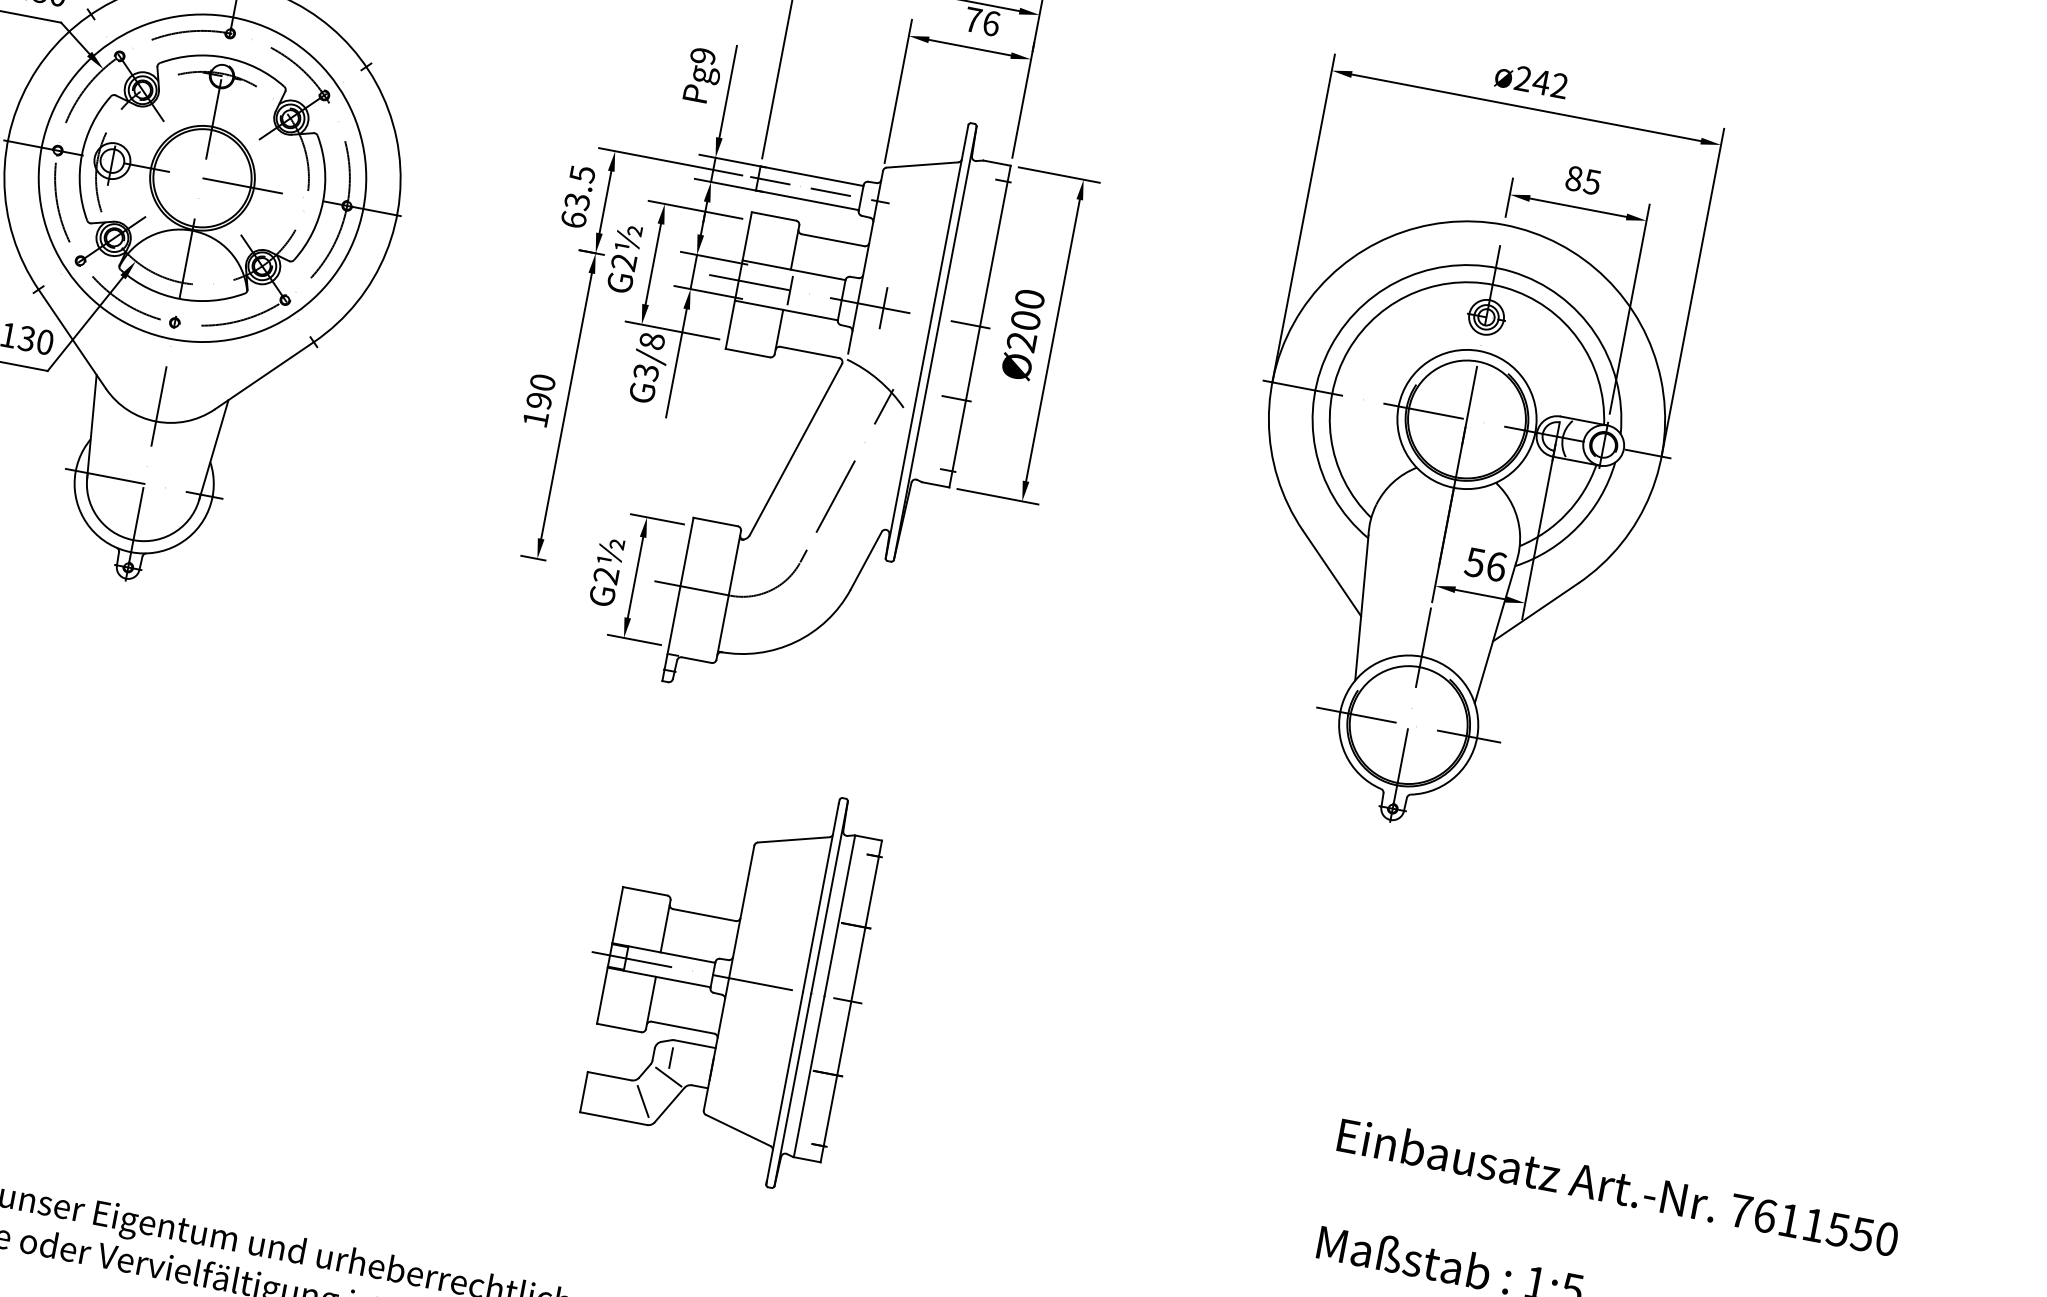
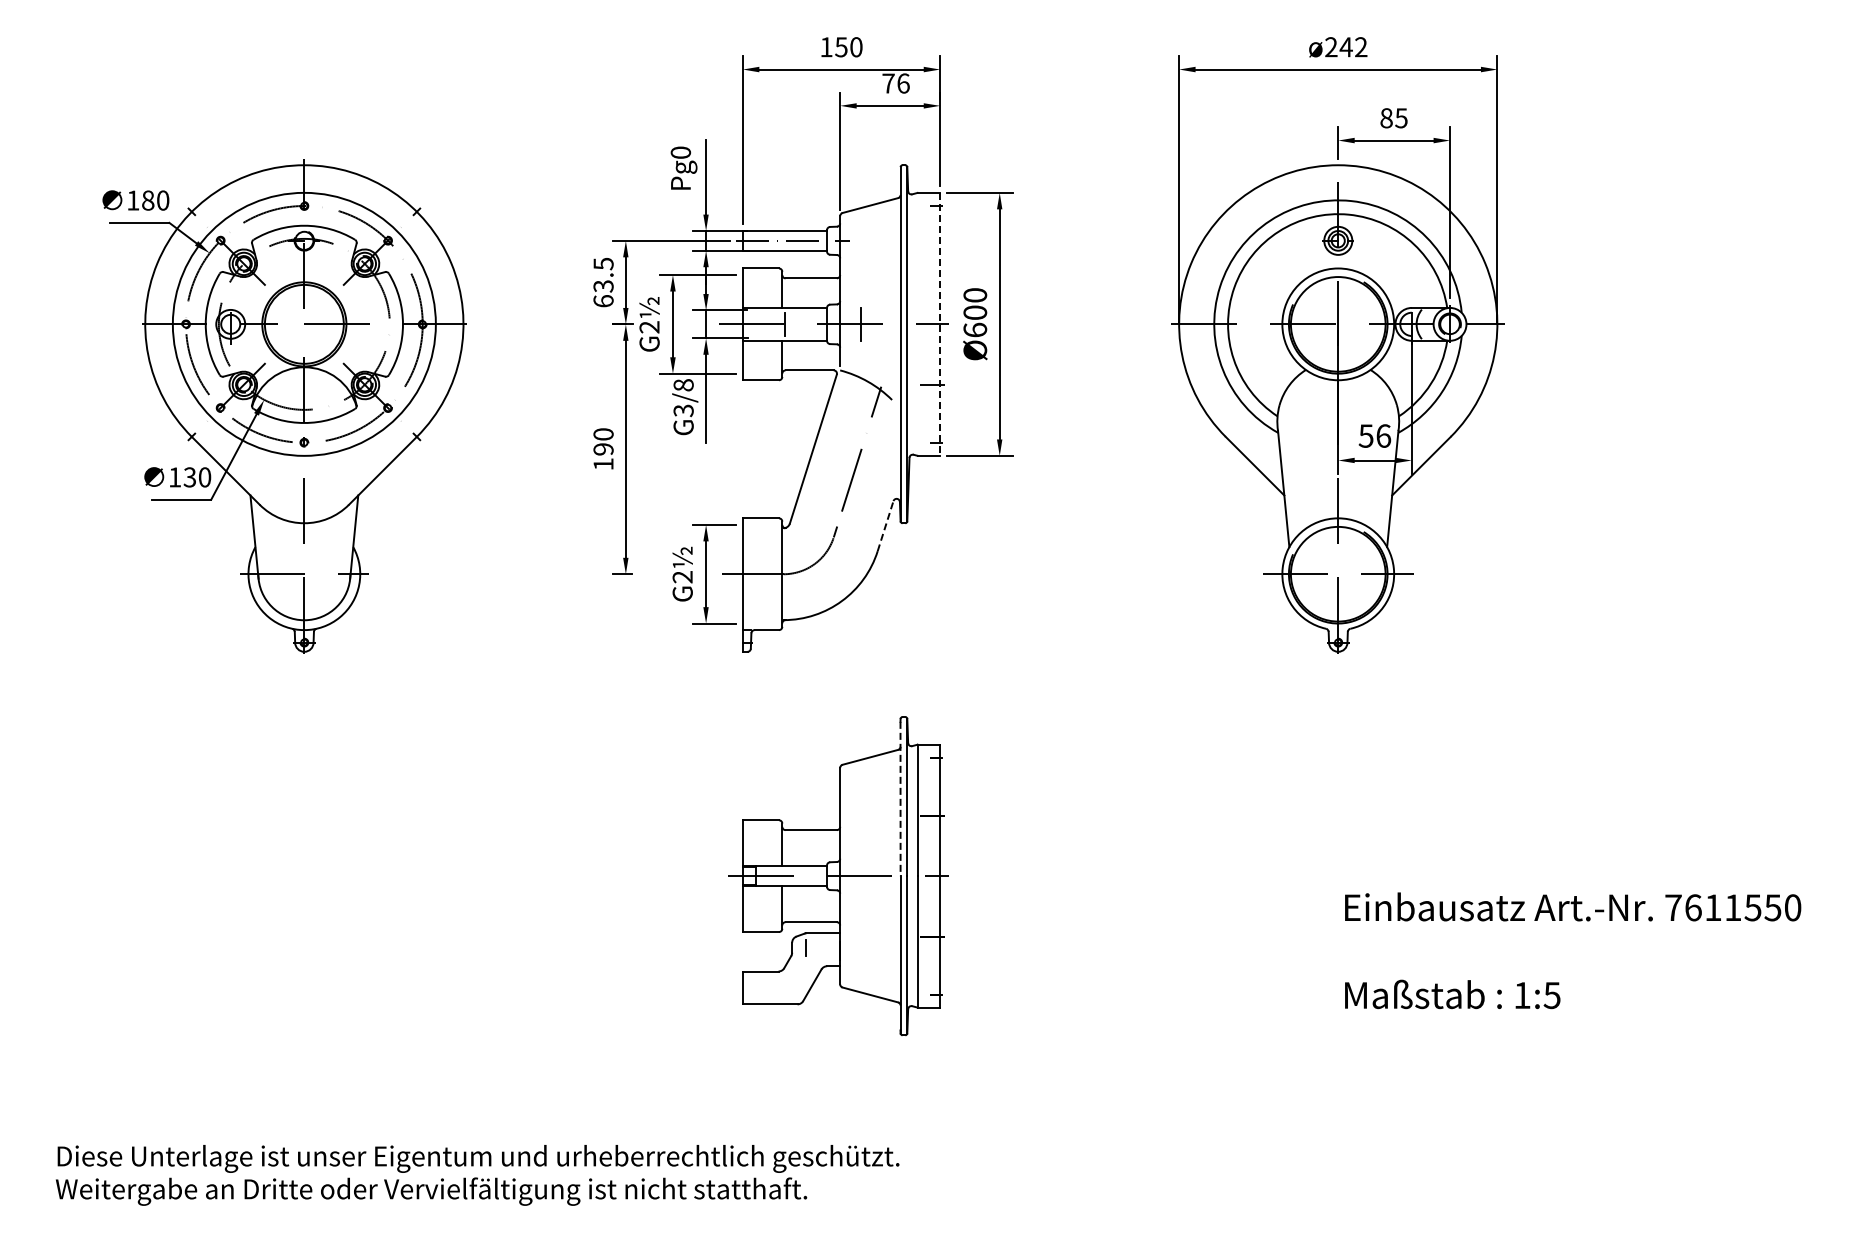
text: (702, 55) -> (680, 152), Pg9 -> Pg0
line: (980, 326) -> (940, 324), solid -> dashed
text: (1022, 341) -> (975, 329), Ø200 -> Ø600
line: (866, 559) -> (885, 525), solid -> dashed
line: (820, 898) -> (900, 799), solid -> dashed
line: (668, 1076) -> (807, 962), removed
line: (642, 1101) -> (790, 986), removed

